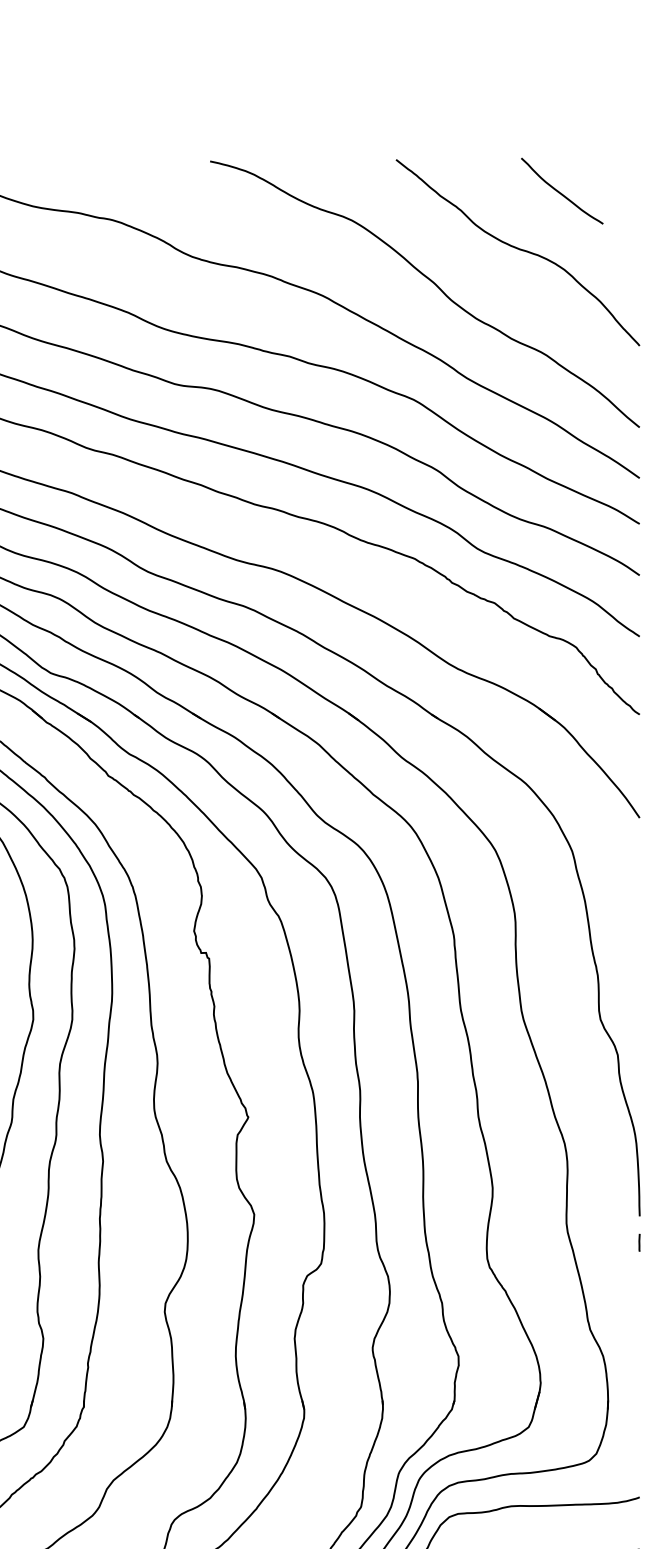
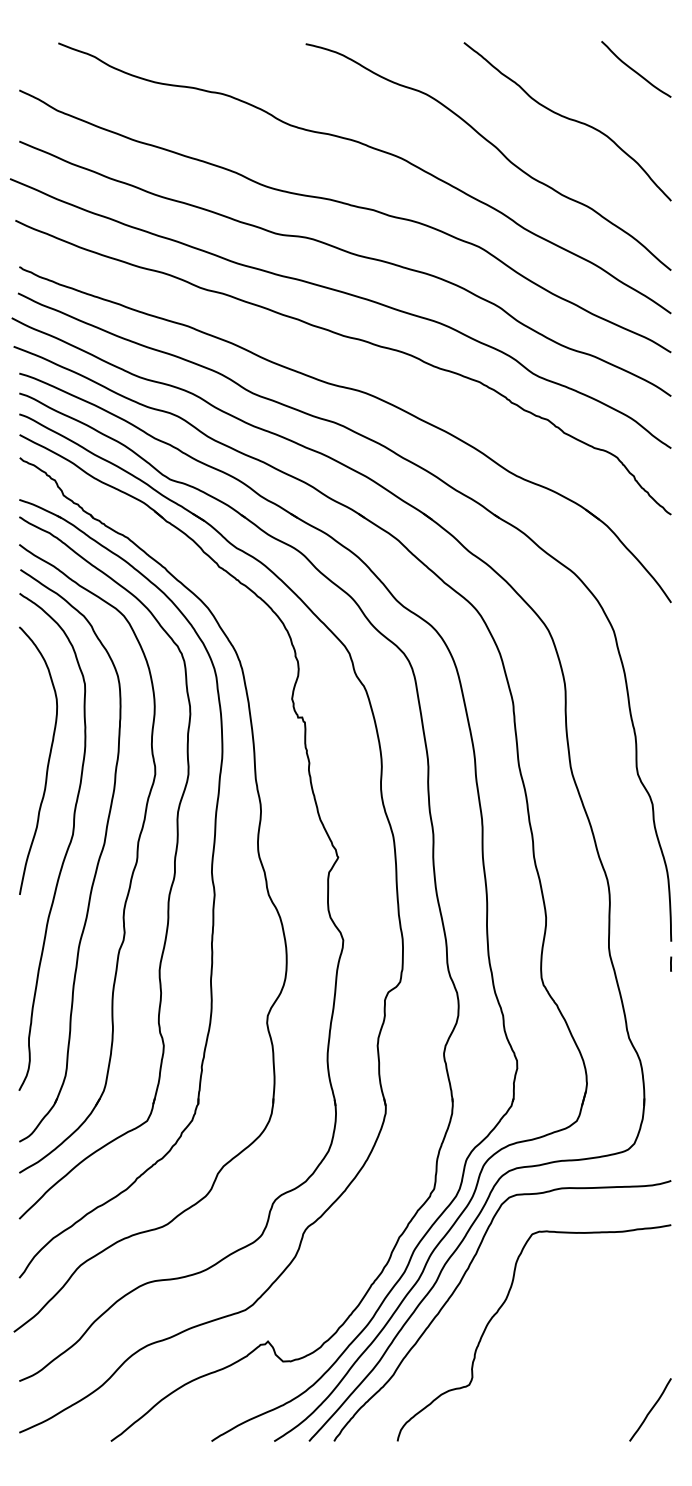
curve: (561, 192) -> (635, 70), moved

